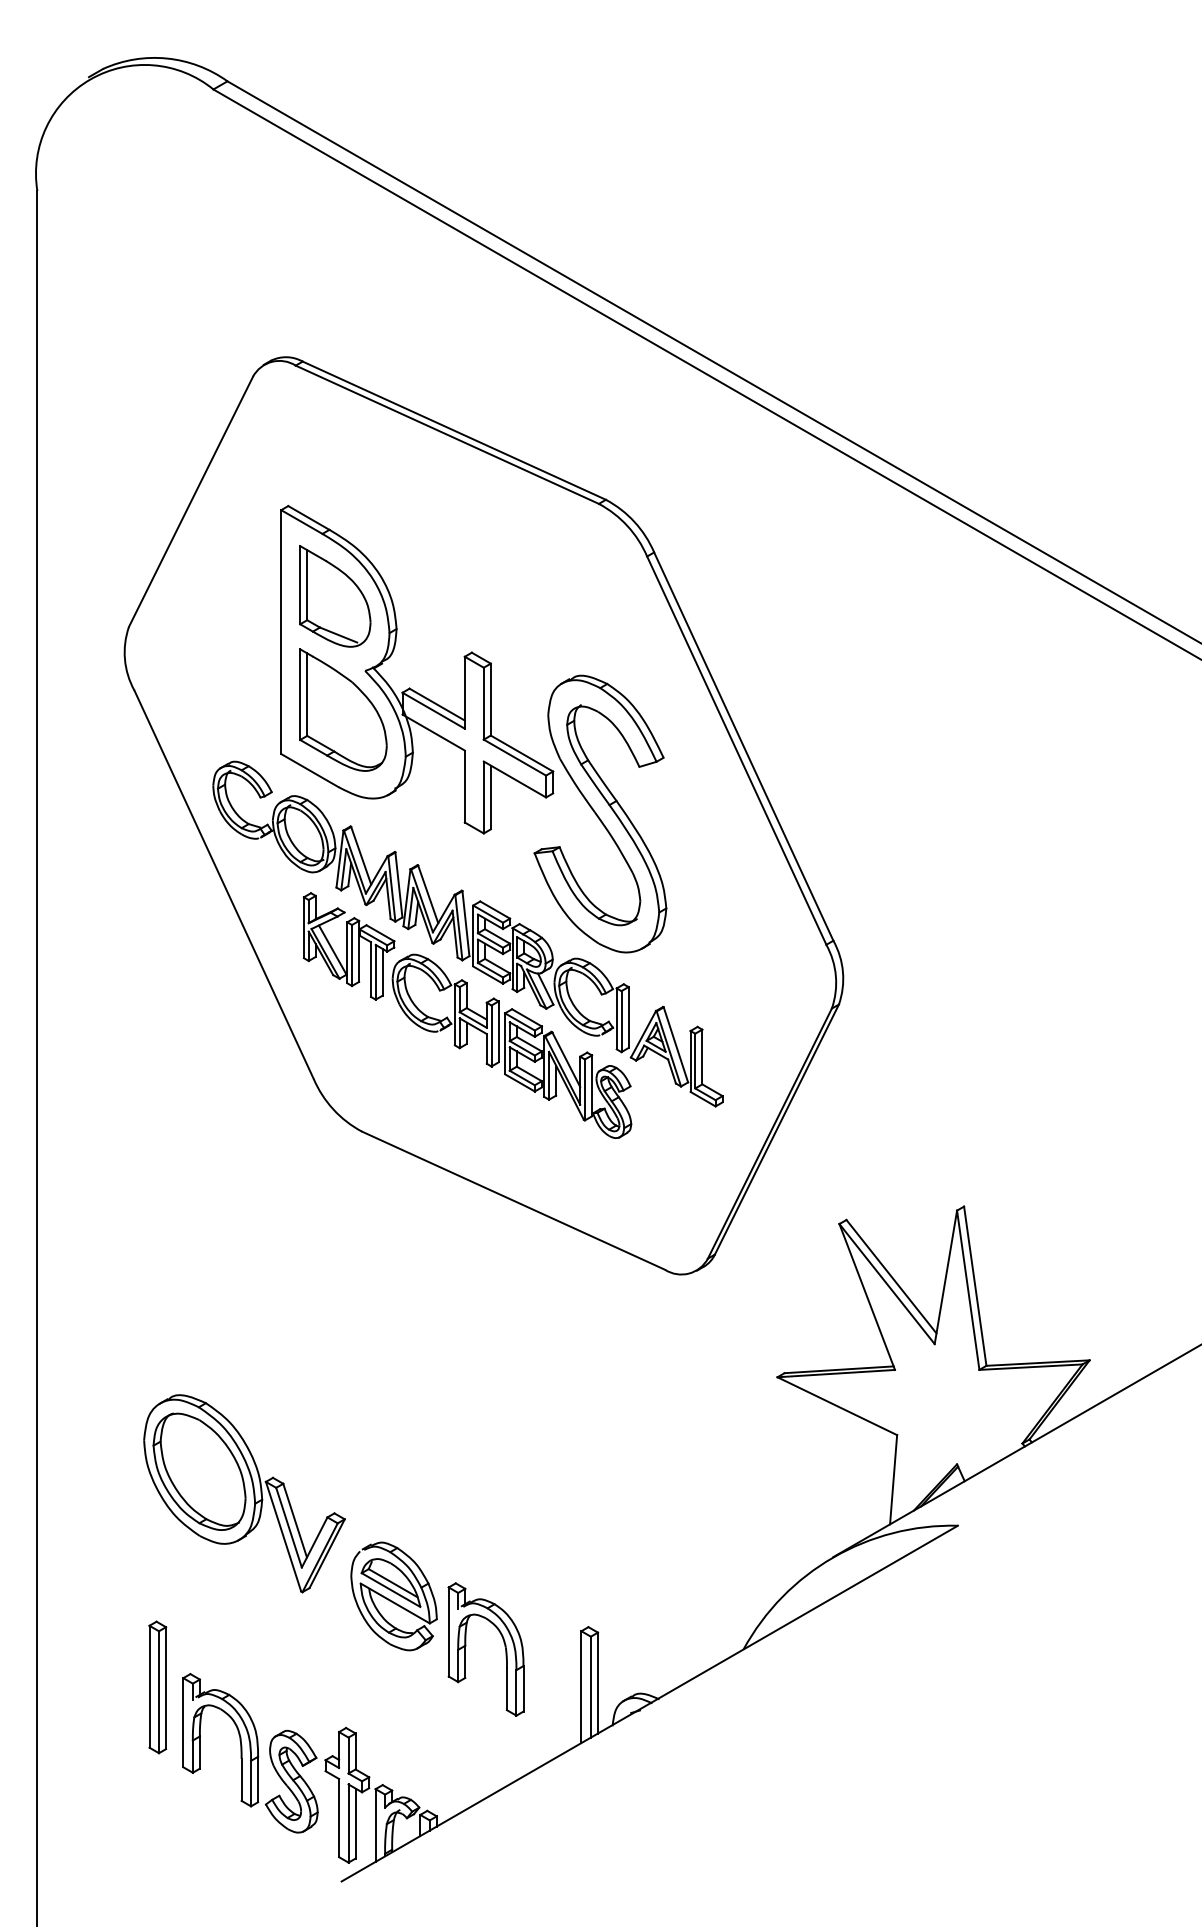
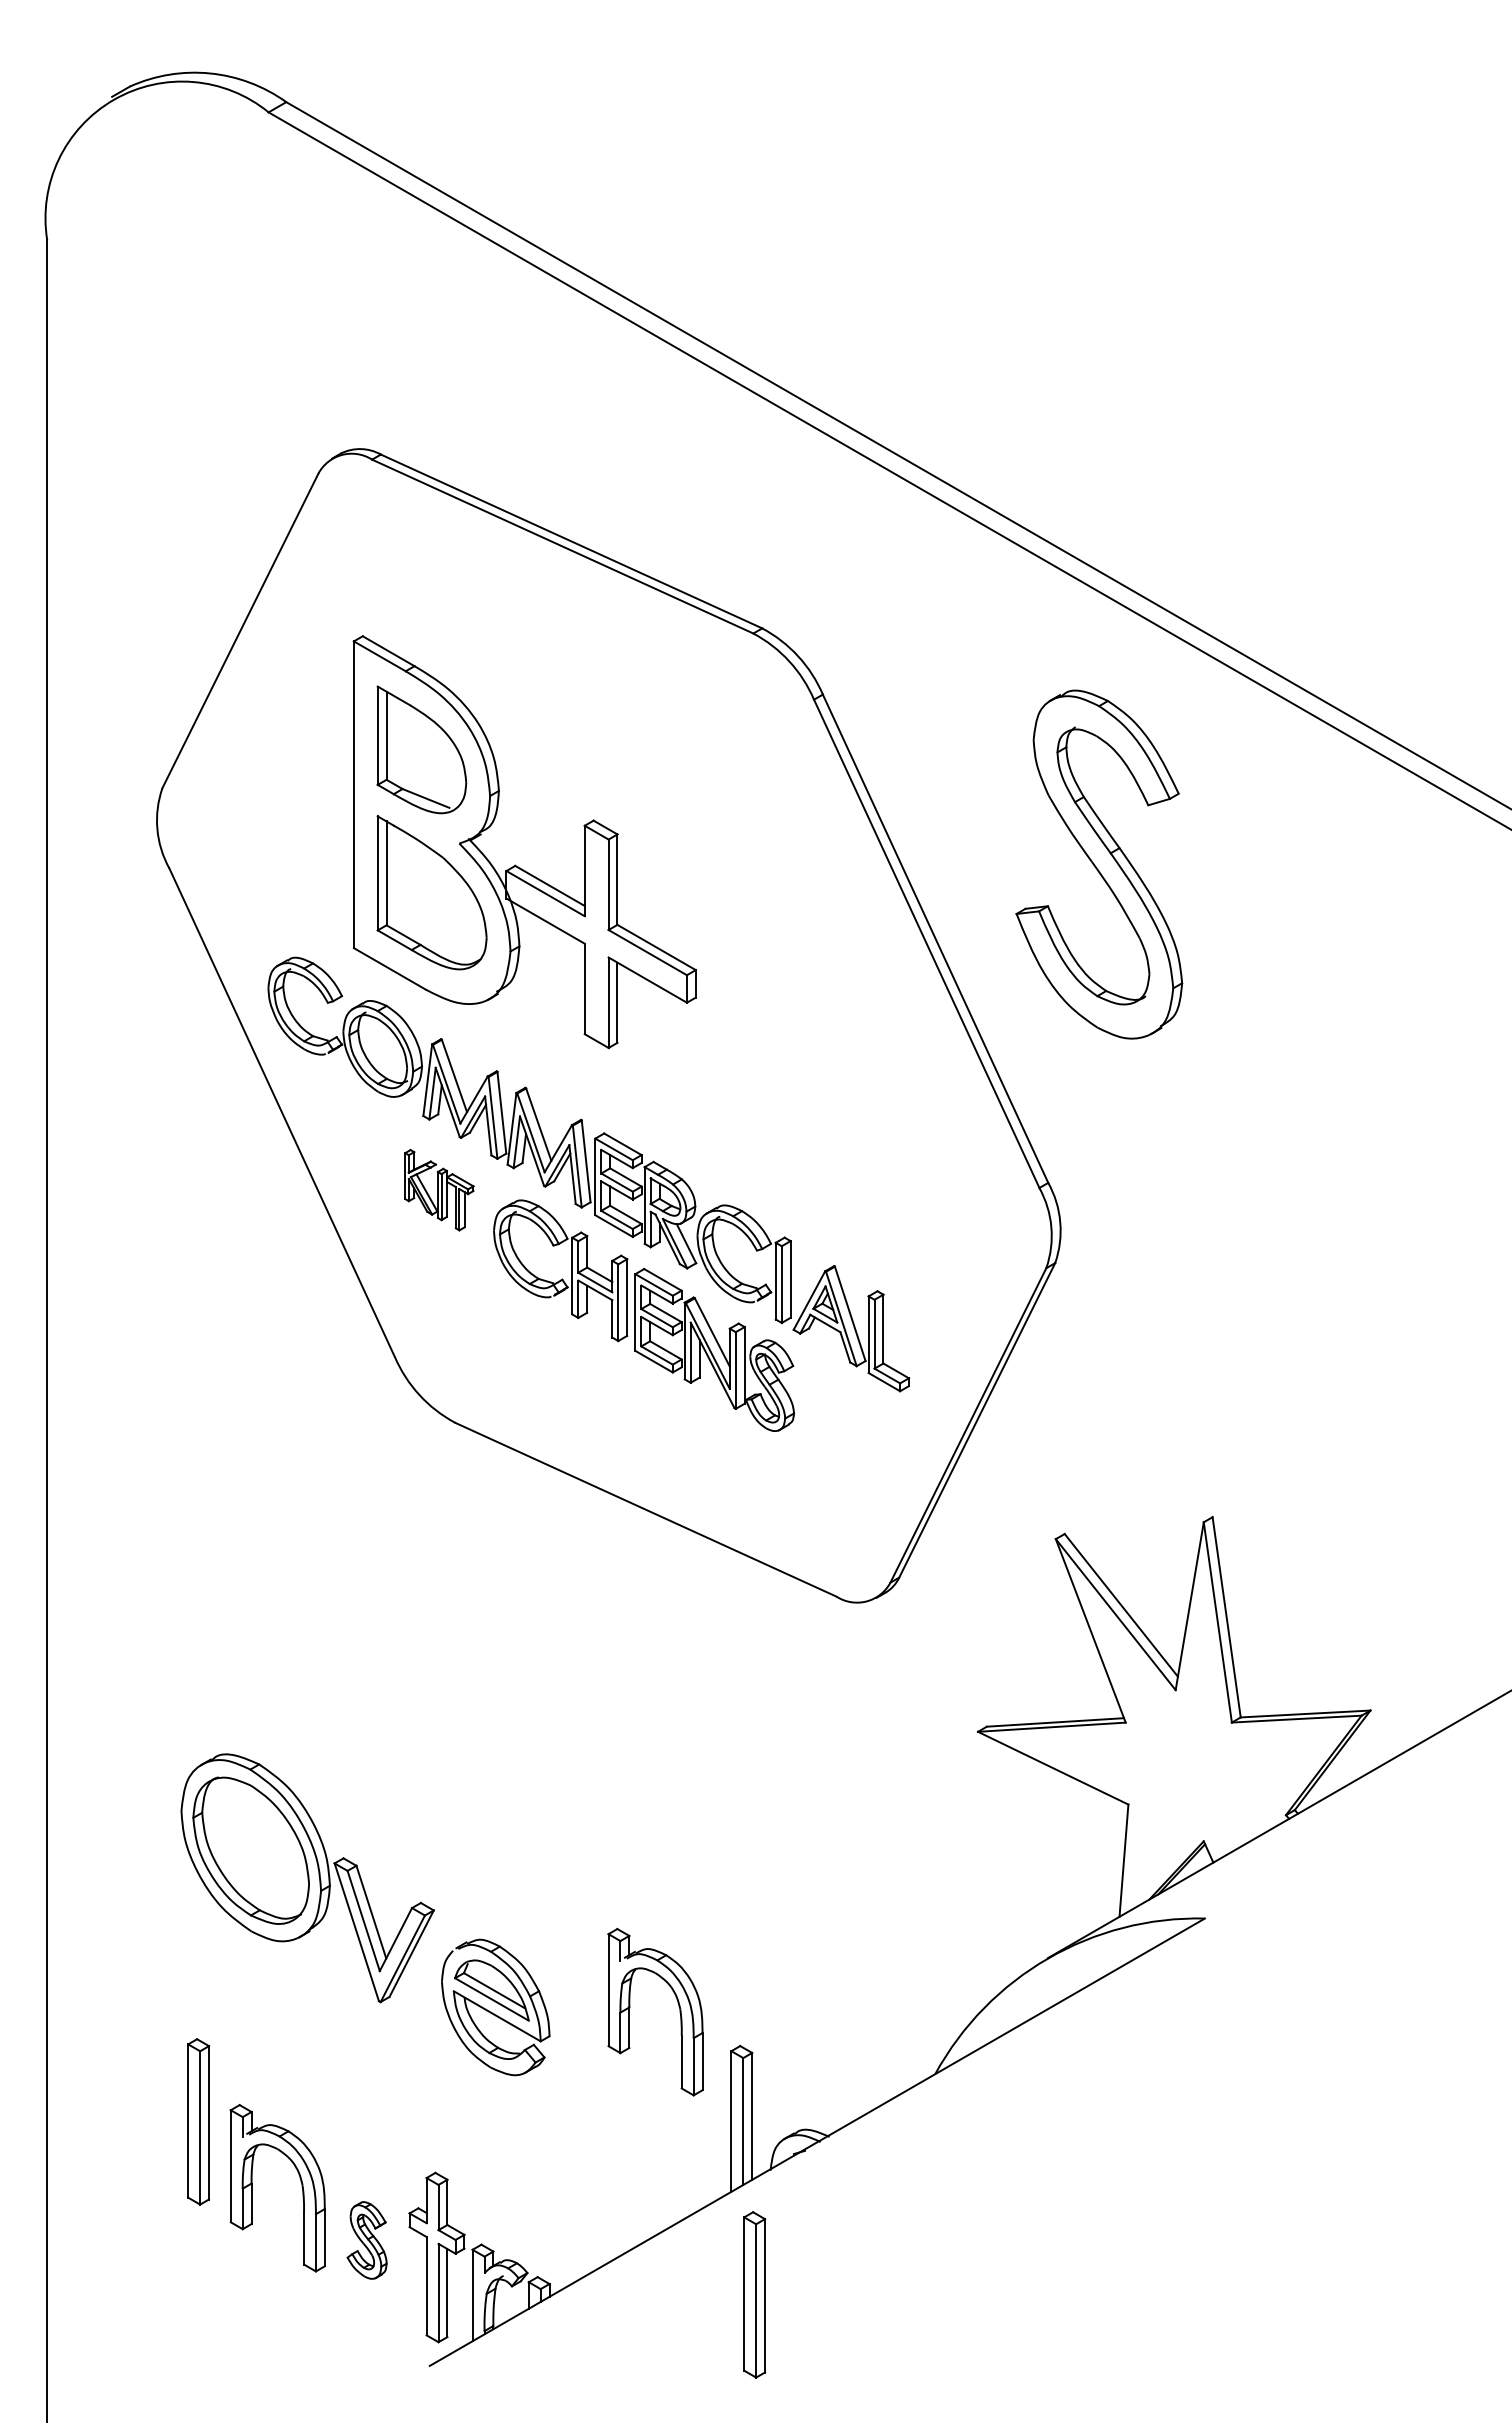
part: (600, 814) -> (1099, 864), moved
part: (349, 946) -> (439, 1190), size x0.6
part: (503, 1642) -> (677, 2003), moved
part: (291, 1781) -> (366, 2240), size x0.6
part: (599, 1824) -> (754, 2294), added

